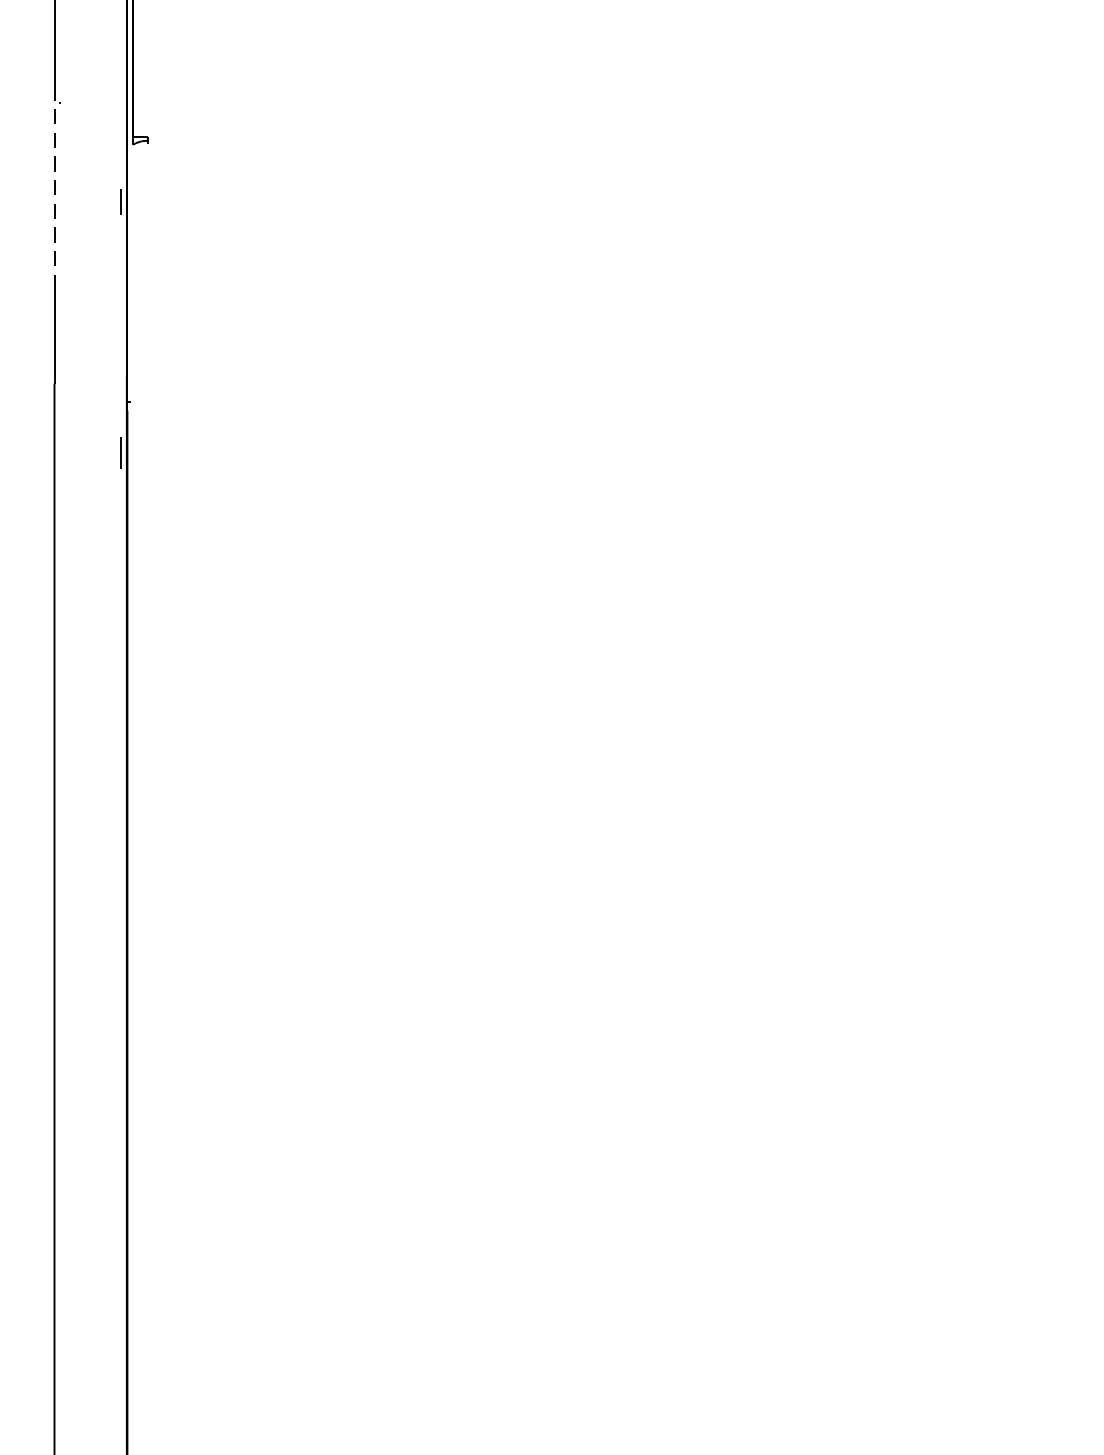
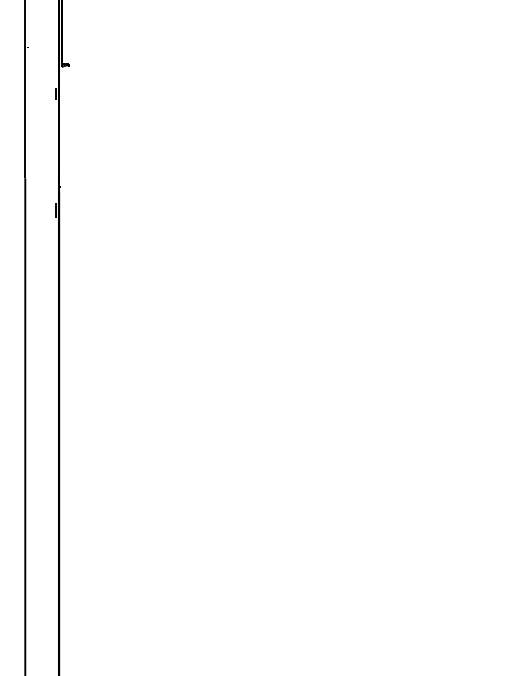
line: (54, 188) -> (25, 87), dashed -> solid

